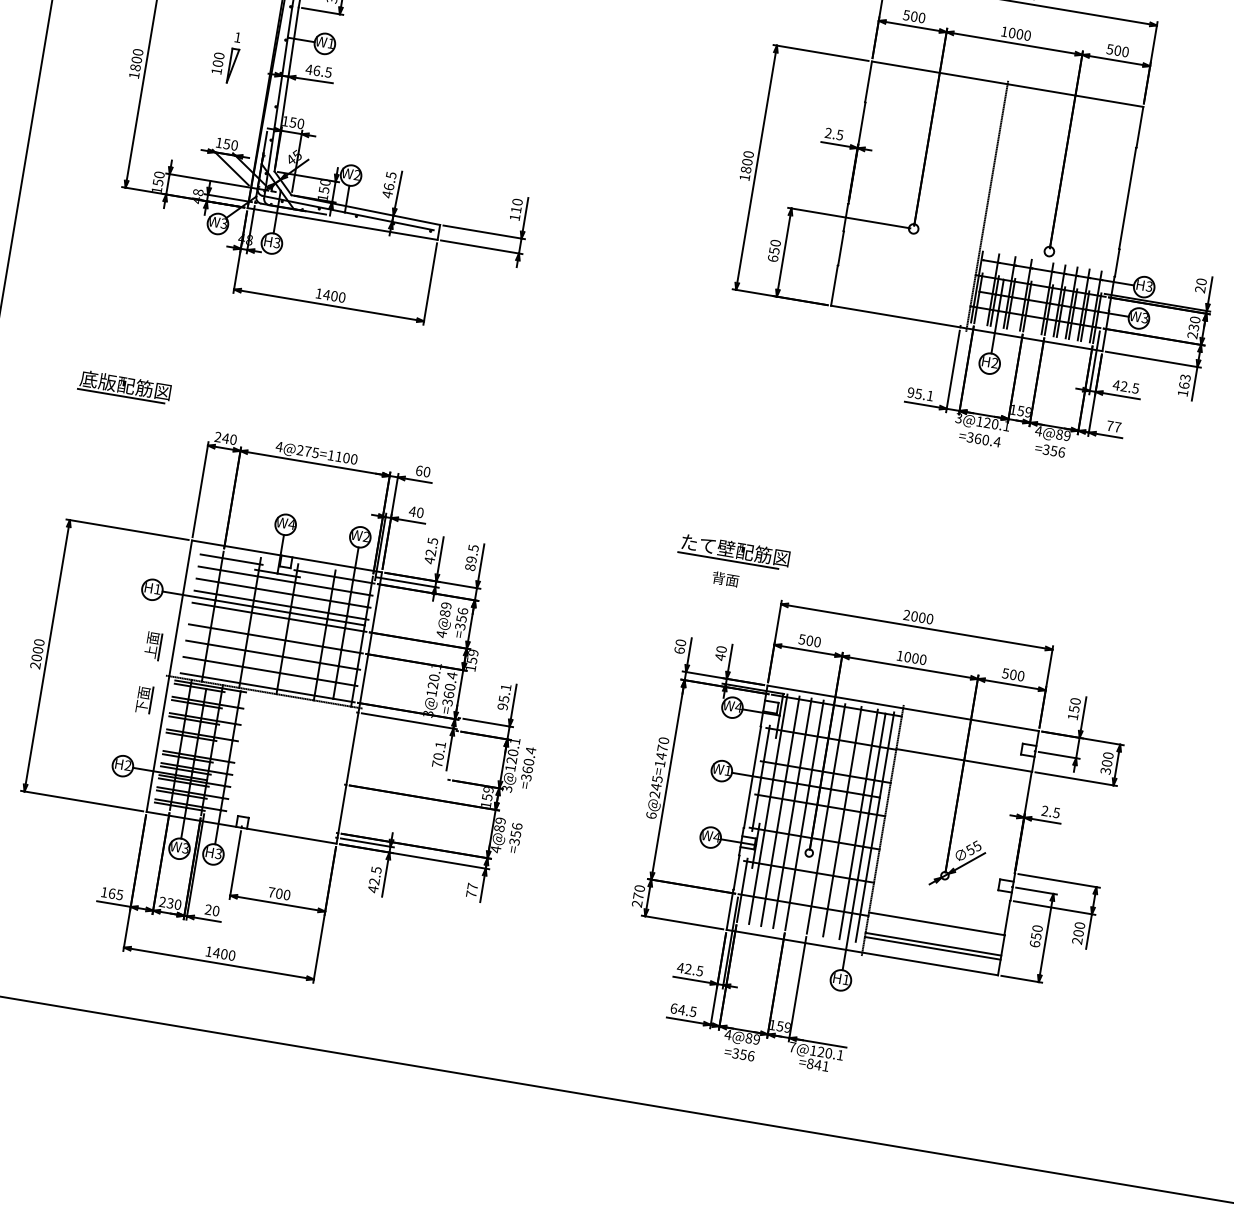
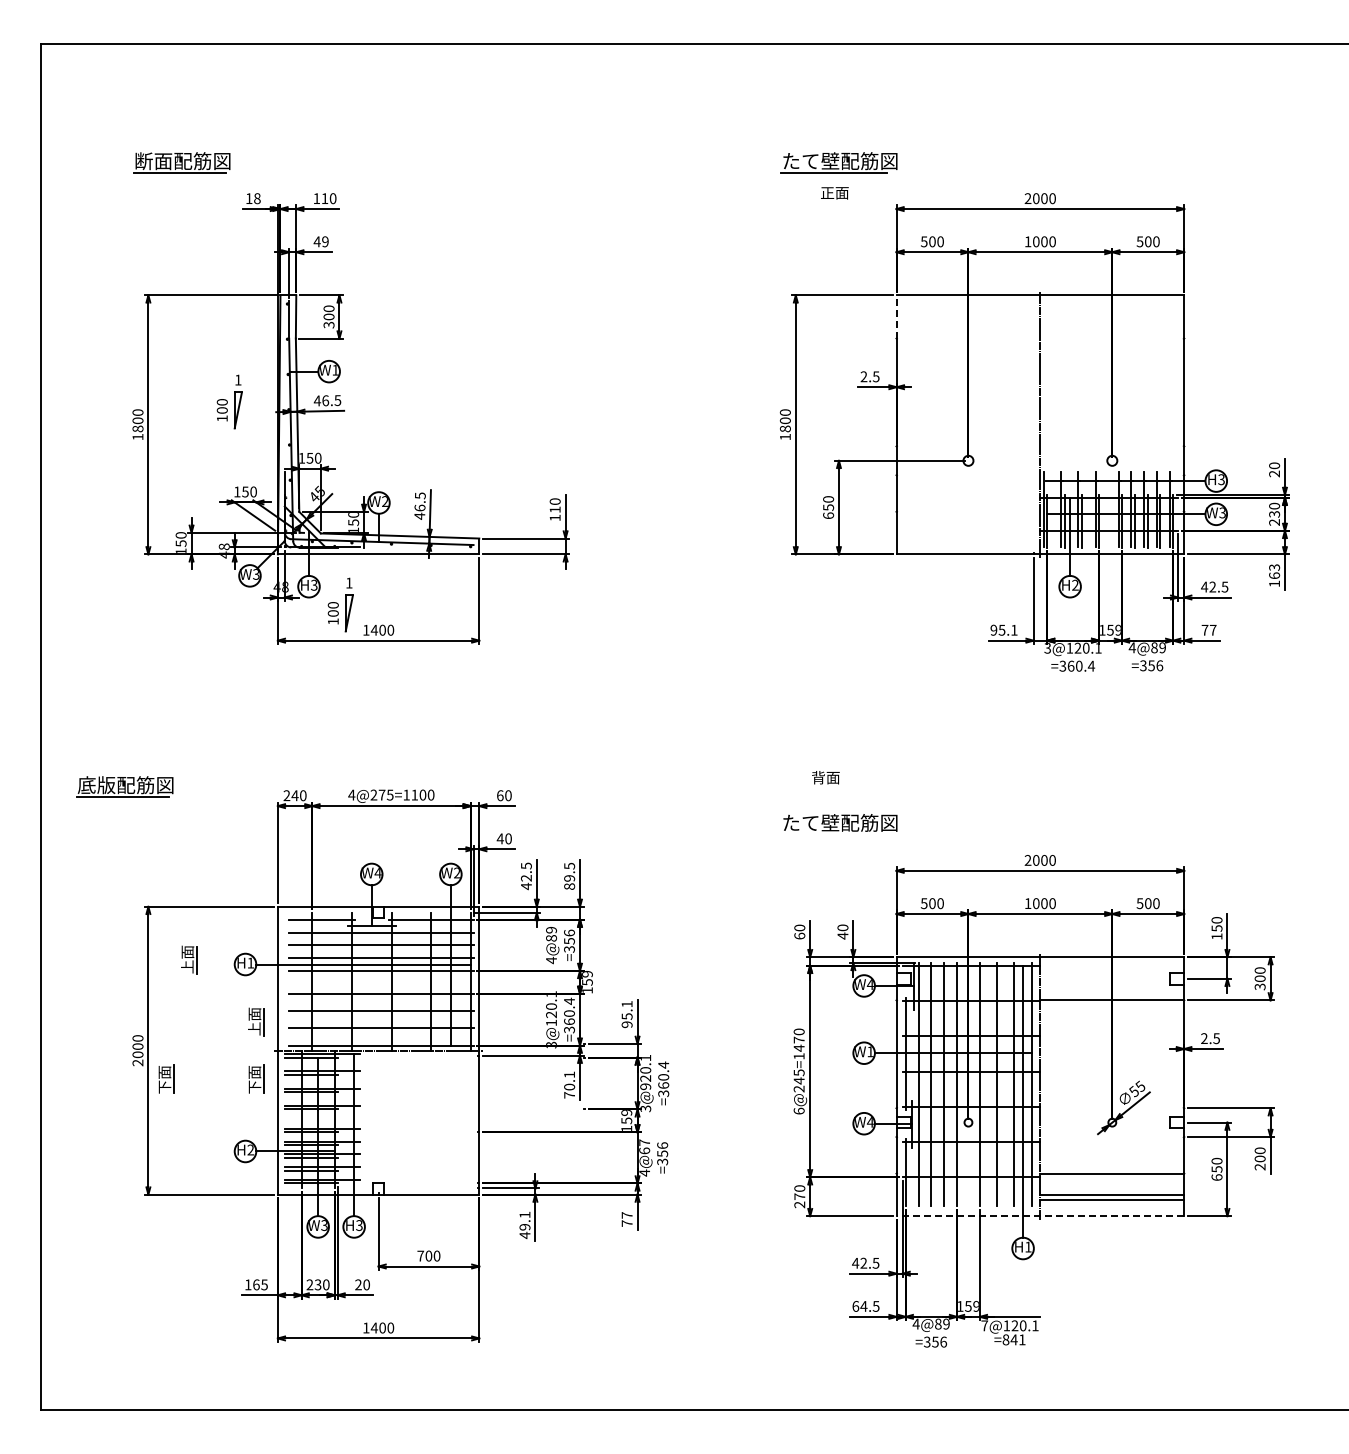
line: (868, 81) -> (896, 316), solid -> dashed
part: (298, 265) -> (340, 604), added
part: (124, 386) -> (124, 786), moved
line: (728, 560) -> (834, 834), removed
part: (100, 576) -> (189, 959), added
text: (725, 579) -> (825, 777), moved
part: (59, 684) -> (166, 1078), added
text: (510, 767) -> (645, 1086), 3@120.1 -> 3@920.1
text: (499, 824) -> (644, 1146), 4@89 -> 4@67
text: (375, 875) -> (524, 1220), 42.5 -> 49.1
line: (862, 952) -> (1040, 1216), solid -> dashed

